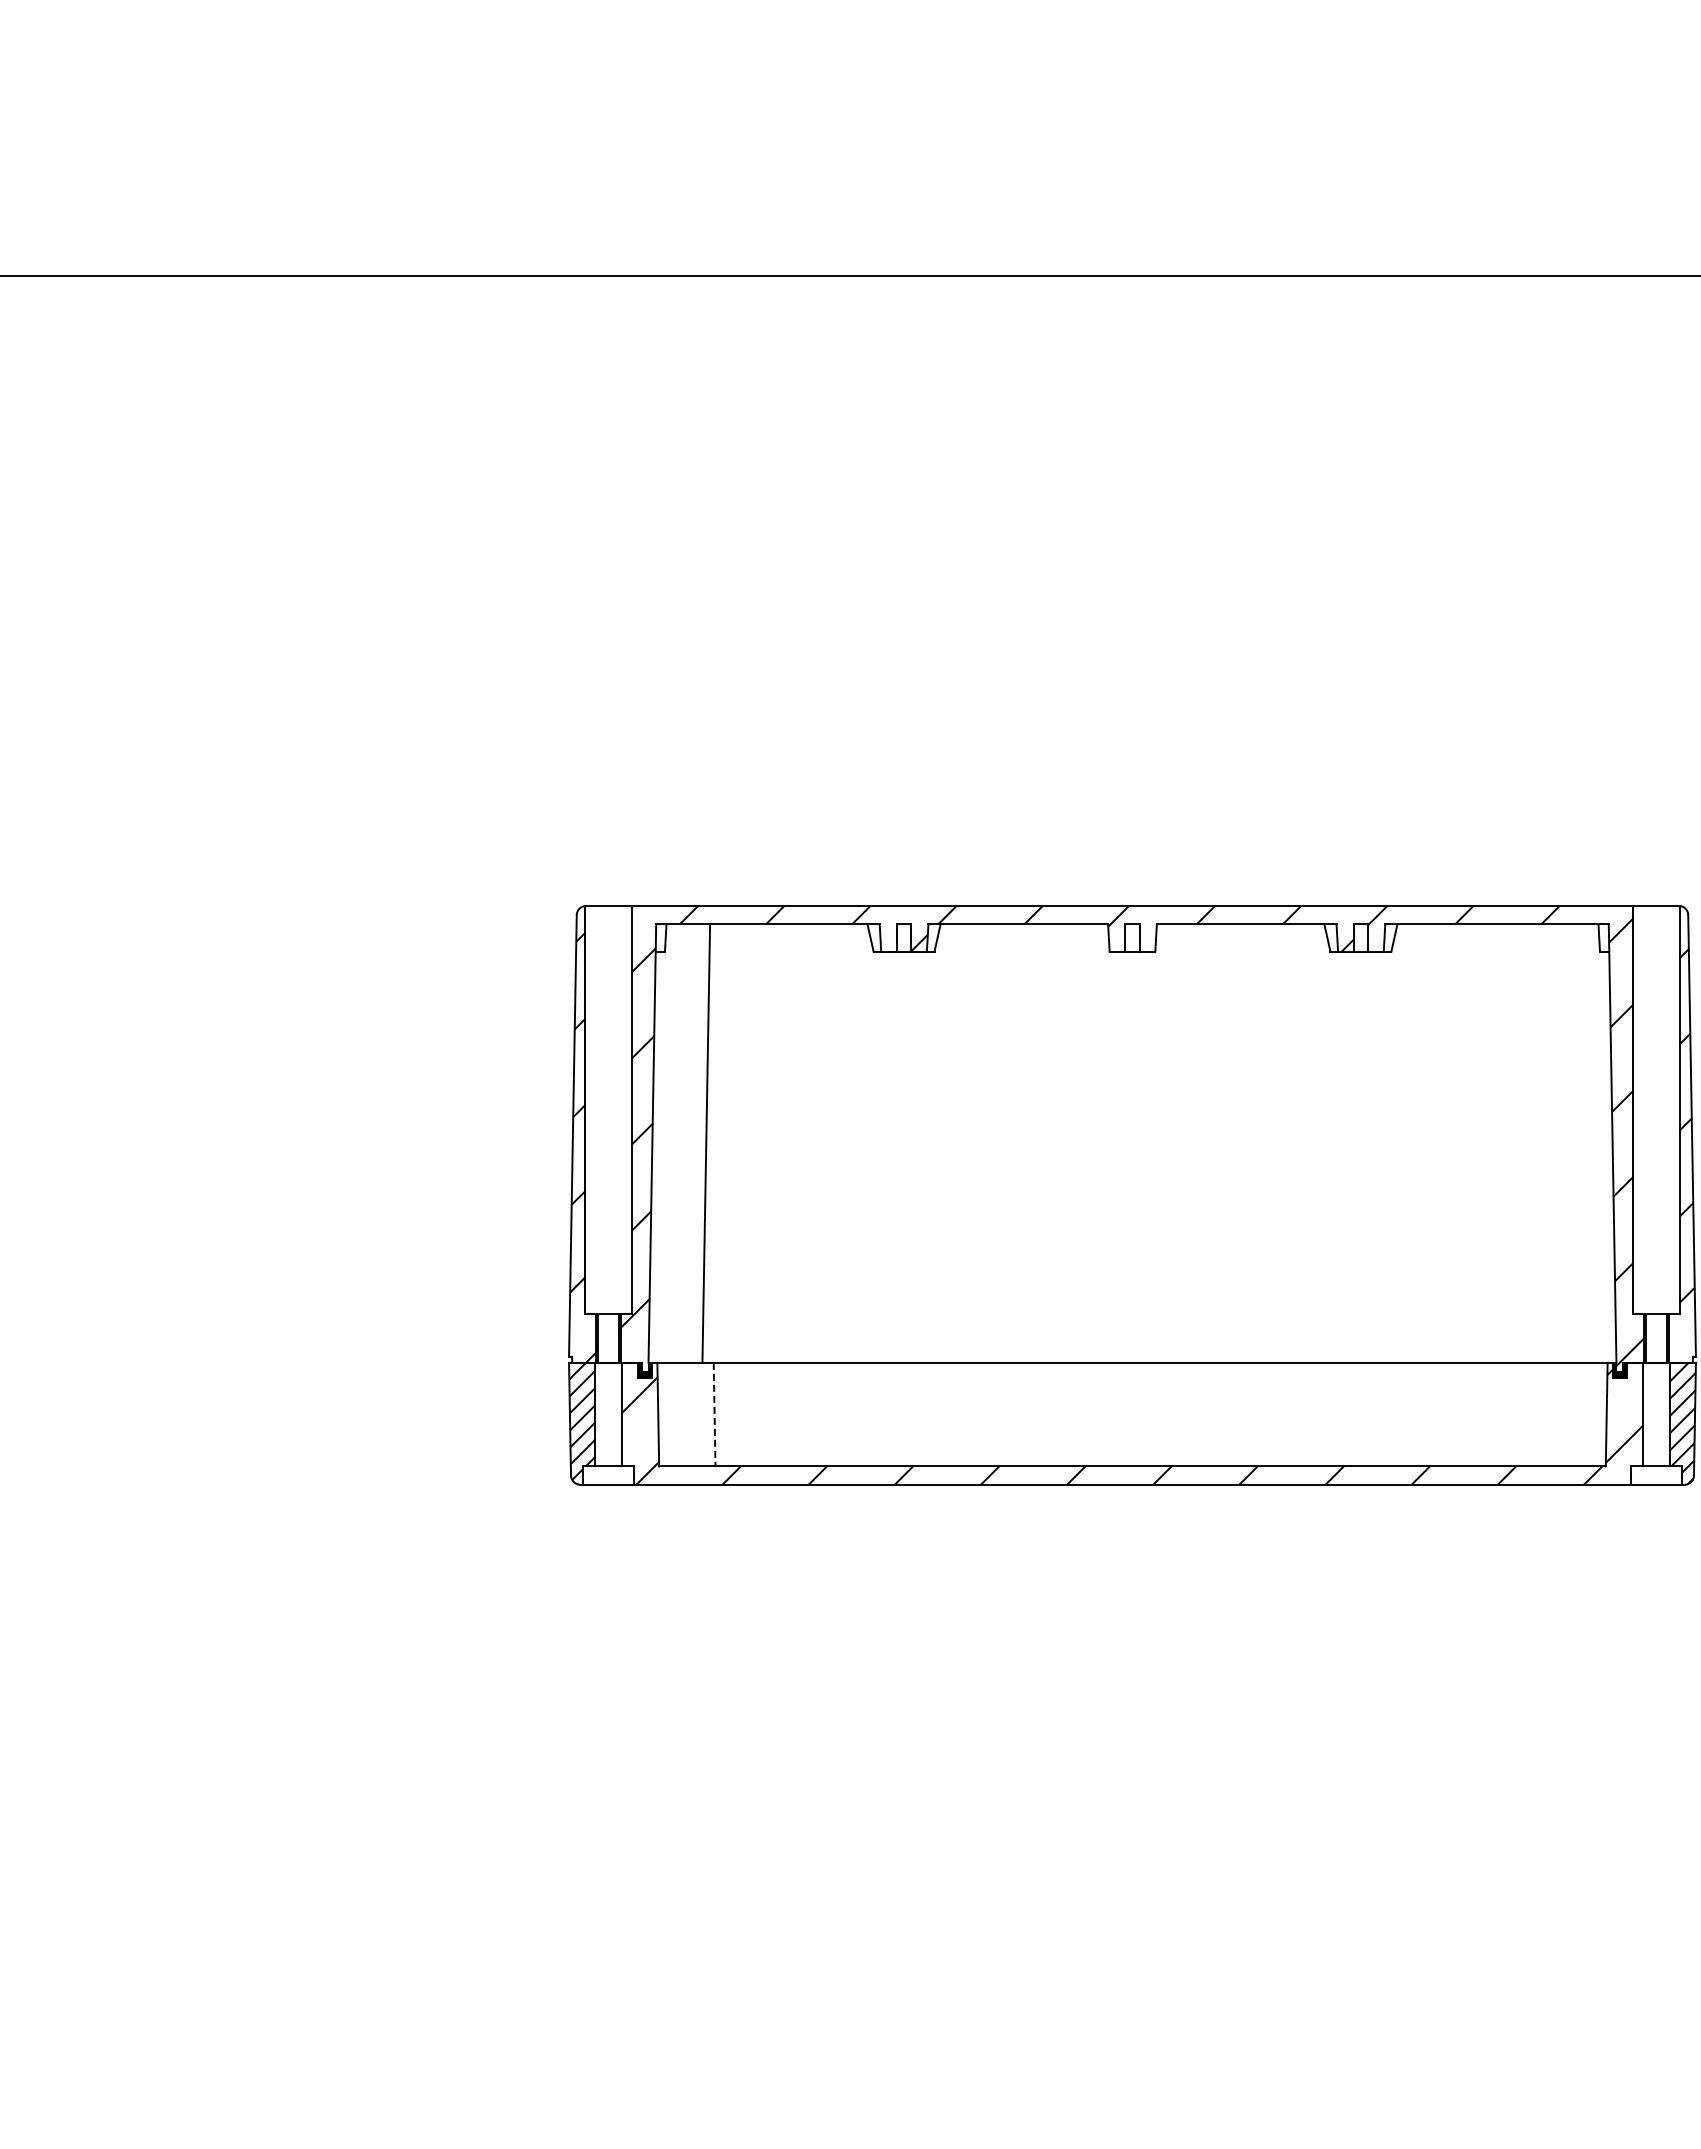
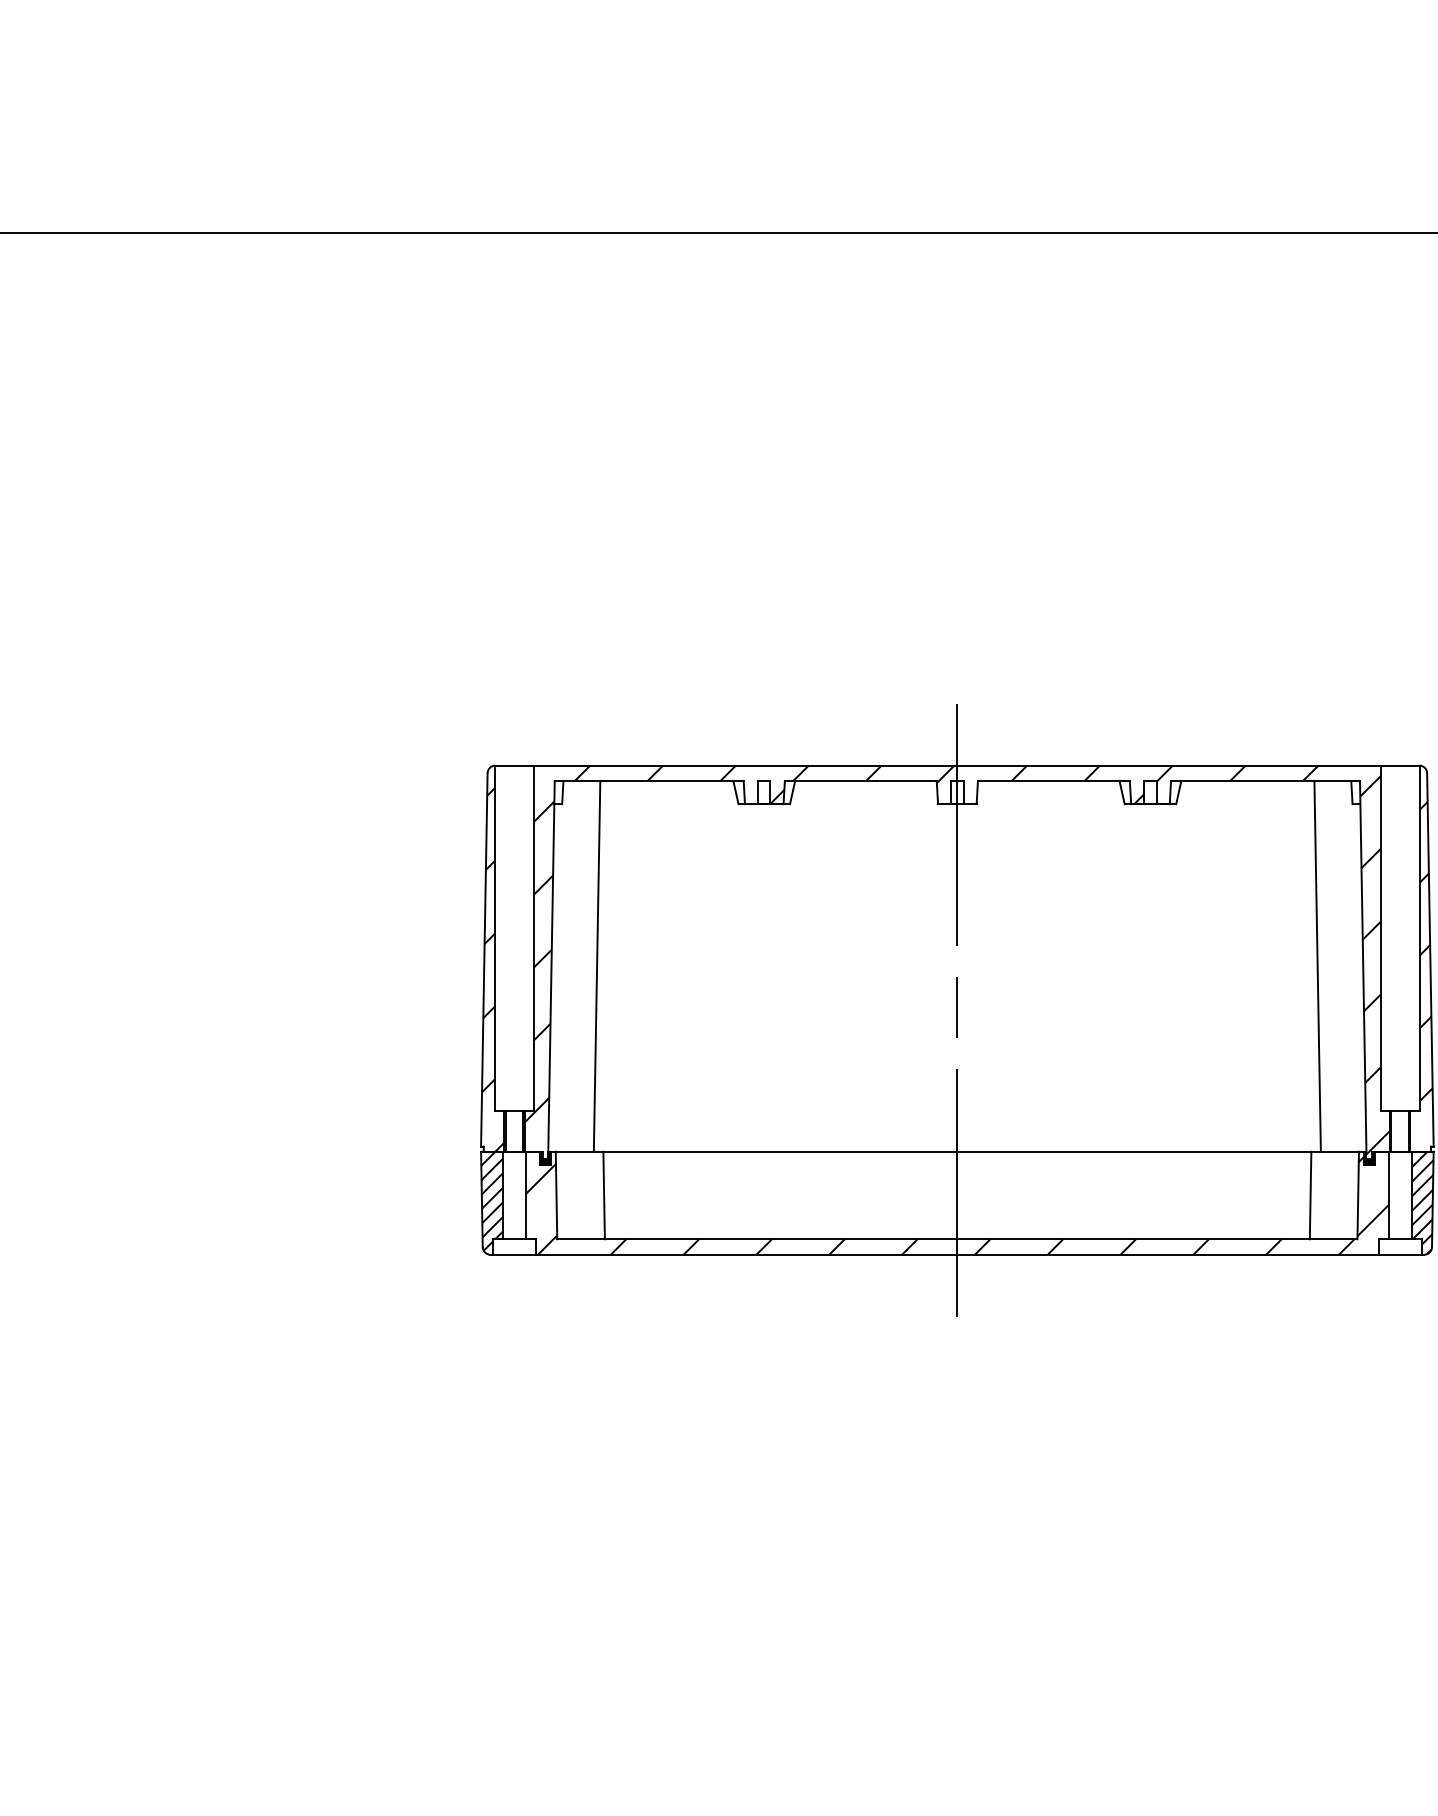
line: (1558, 1143) -> (1317, 966), added
line: (1132, 1194) -> (957, 1009), added
line: (714, 1414) -> (604, 1195), dashed -> solid
line: (1550, 1414) -> (1310, 1195), added

